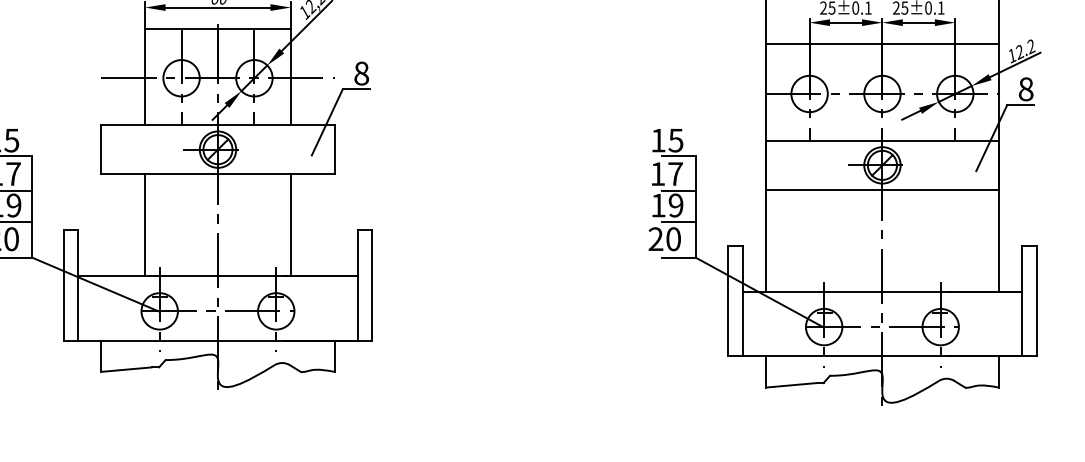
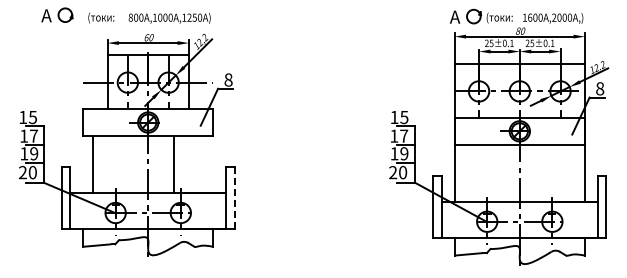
line: (145, 224) -> (92, 164), moved
line: (289, 224) -> (173, 164), moved
line: (372, 285) -> (234, 198), solid -> dashed

